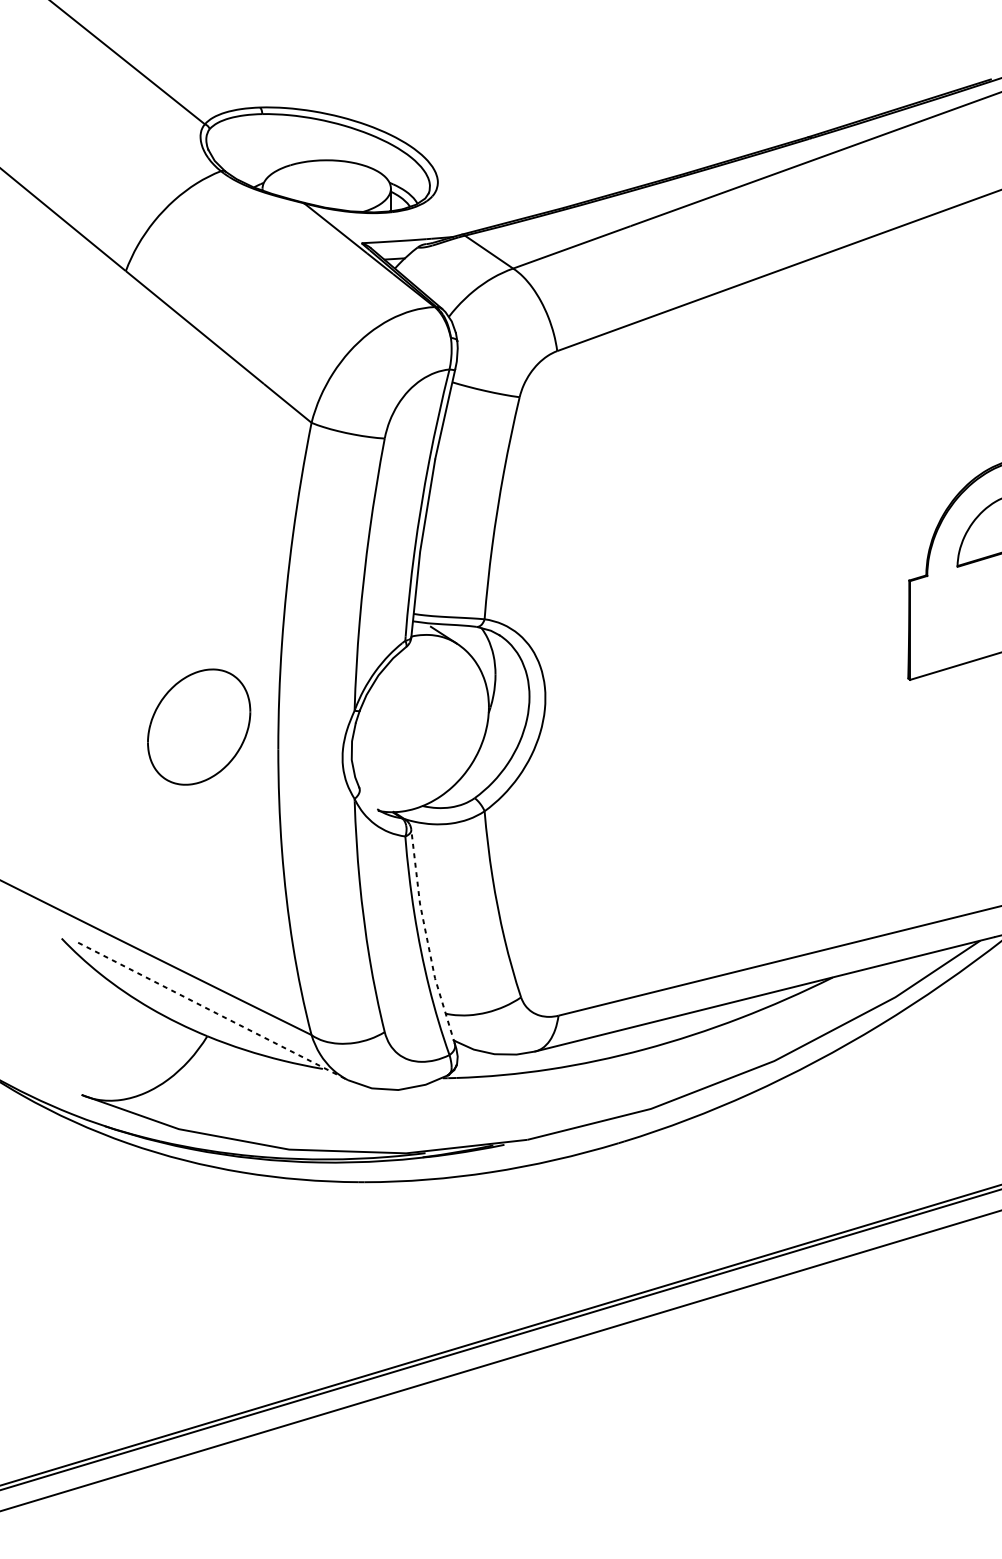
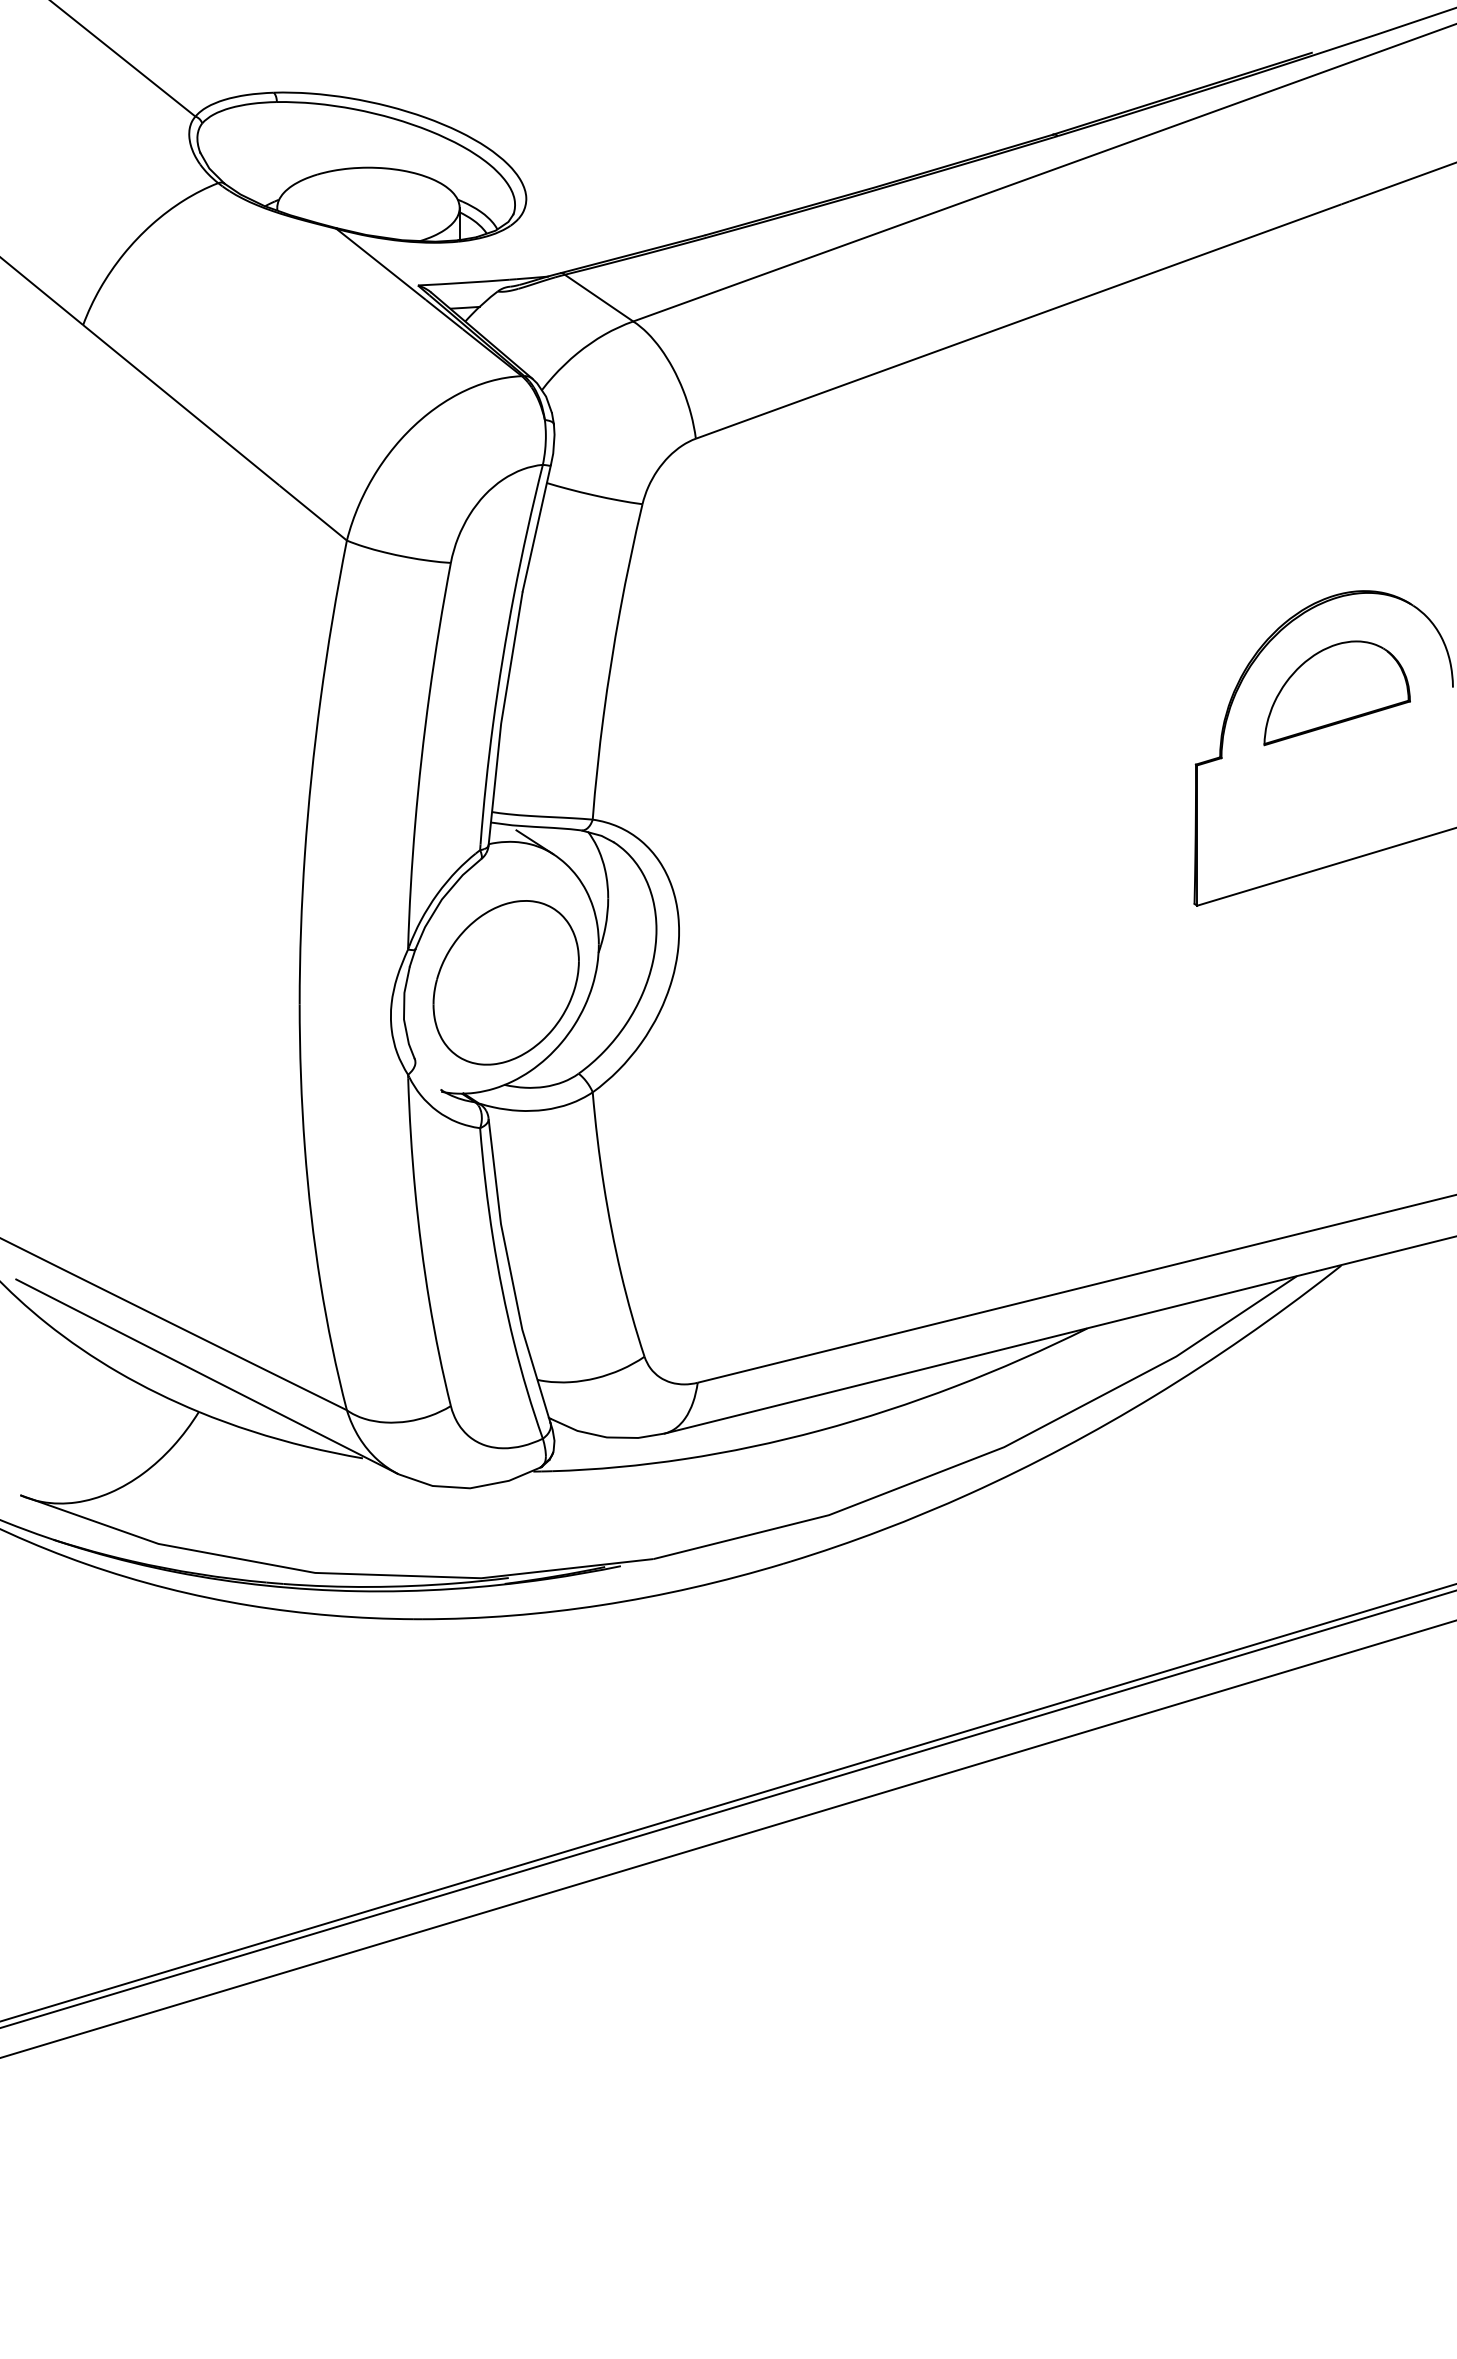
part: (198, 726) -> (505, 982), moved
line: (426, 938) -> (510, 1272), dashed -> solid
line: (213, 1012) -> (207, 1377), dashed -> solid

